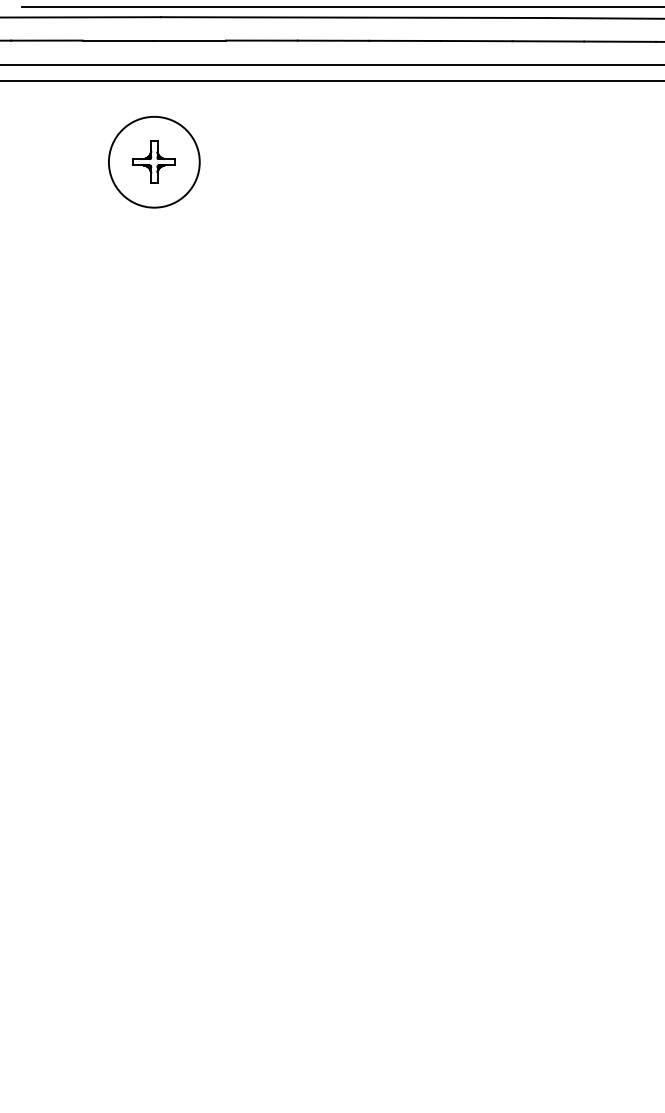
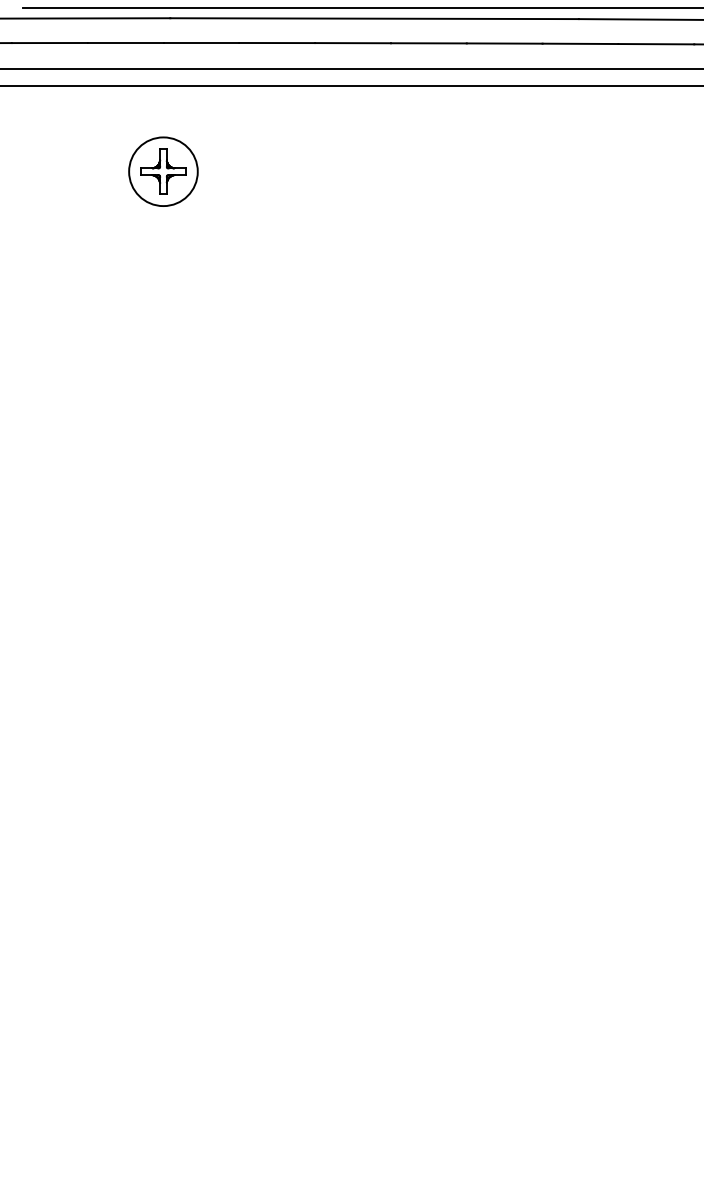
circle: (154, 162) -> (163, 171), size x0.71

